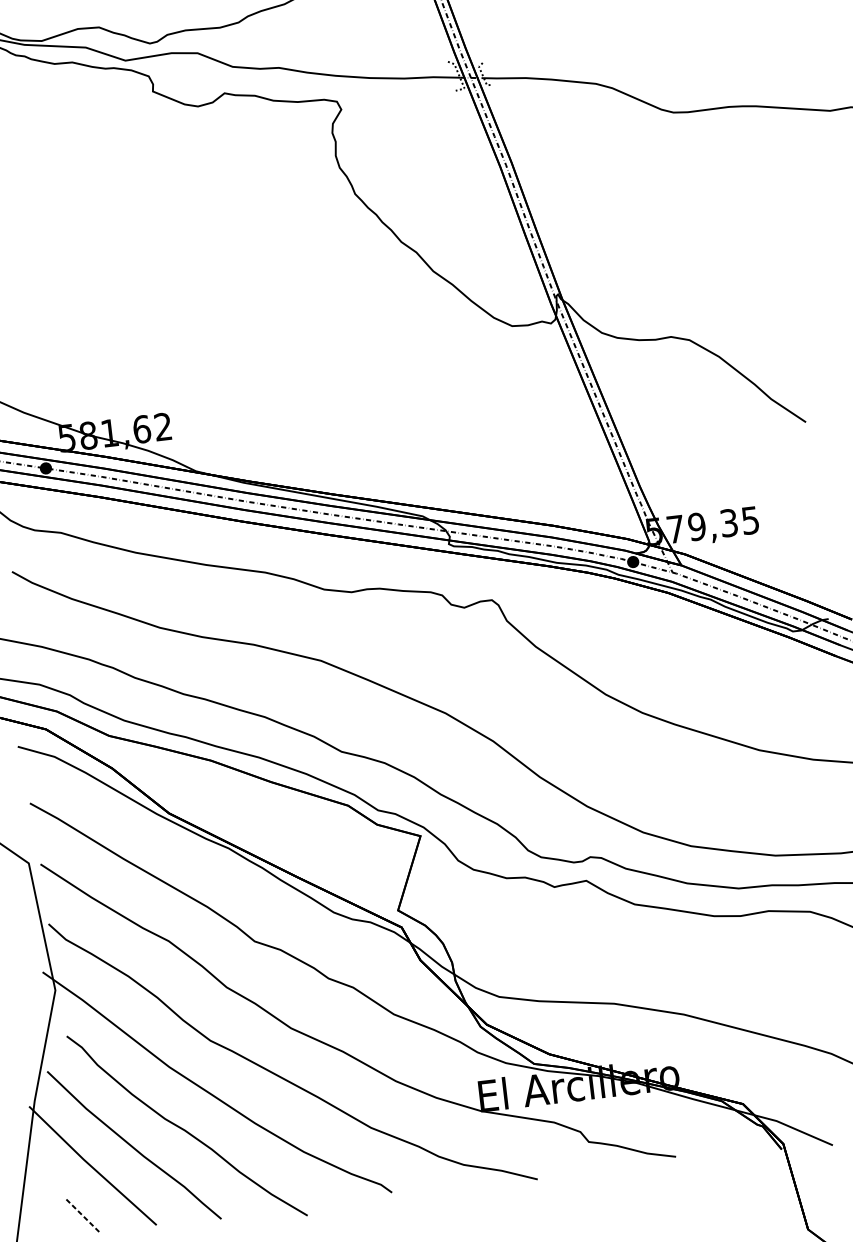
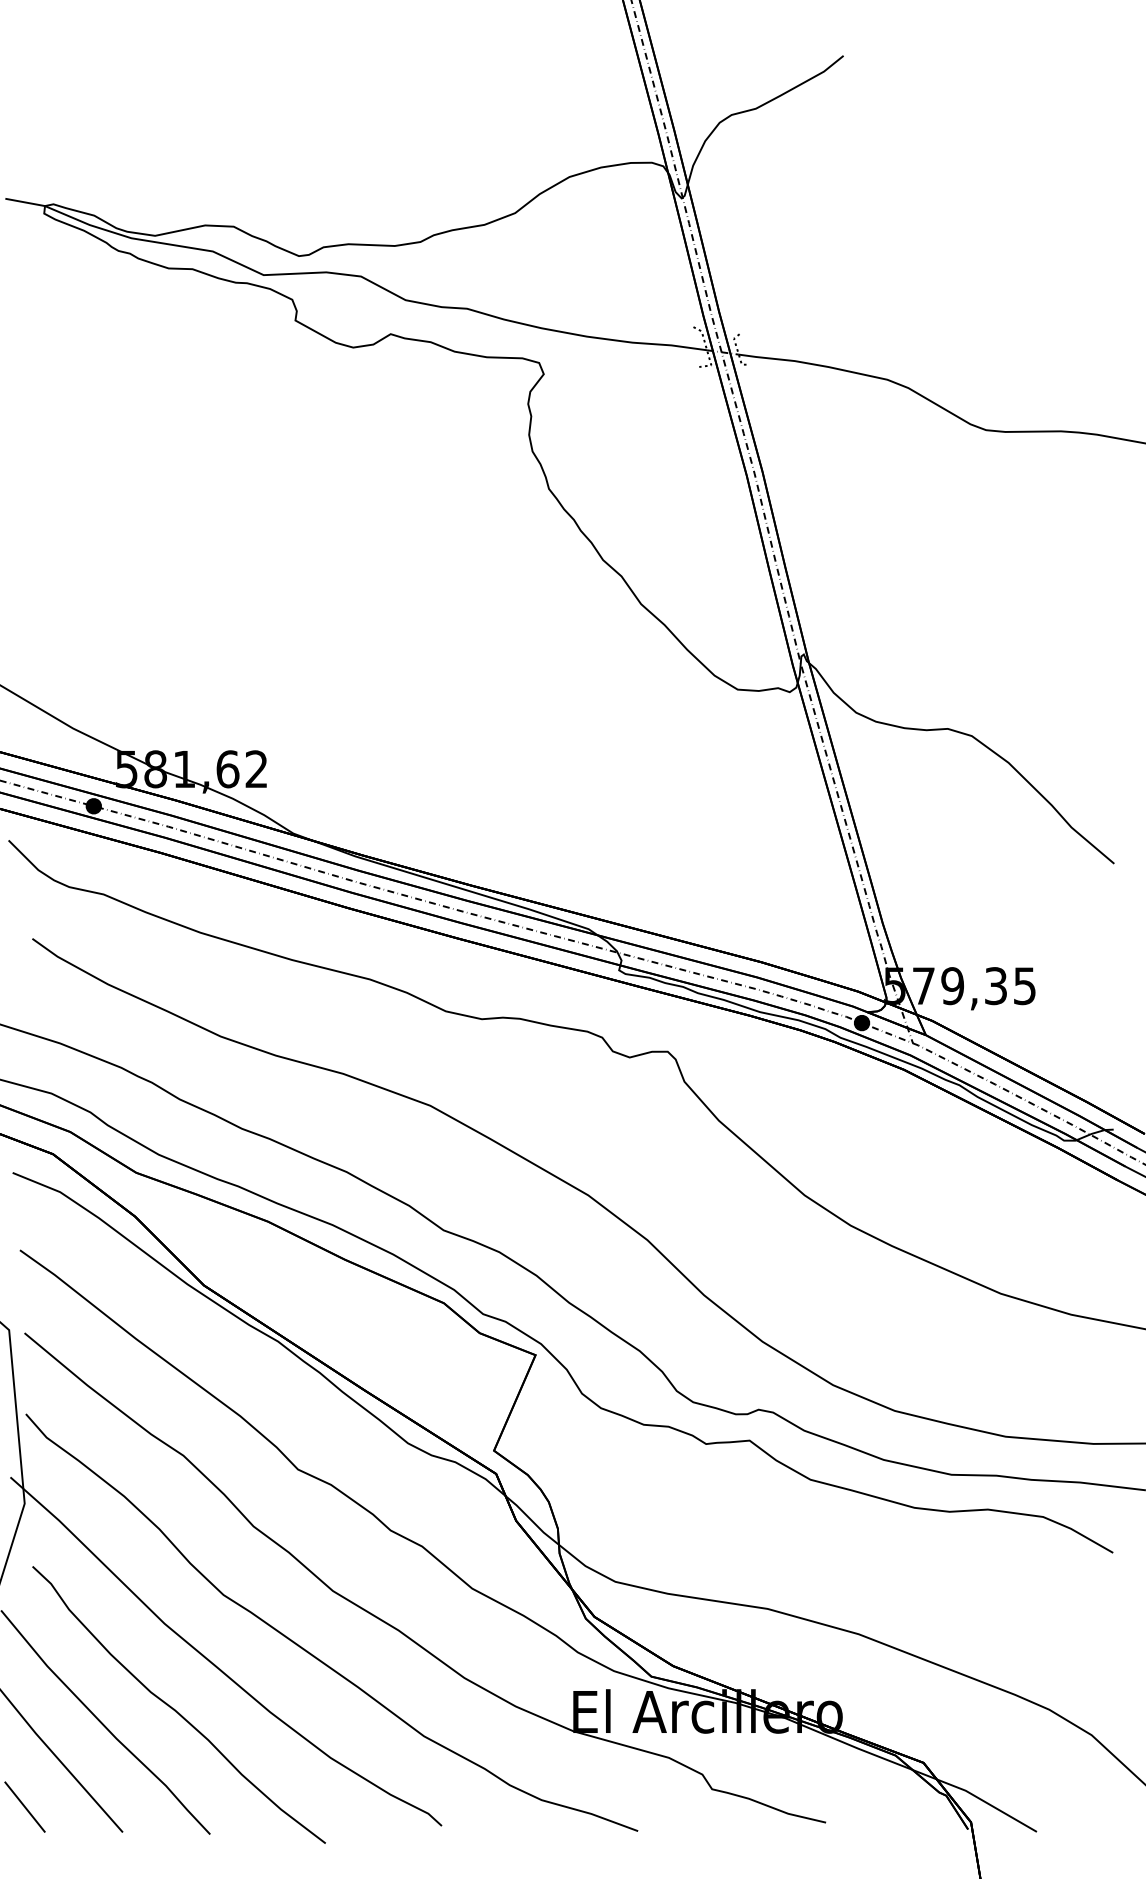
line: (81, 1214) -> (24, 1806), dashed -> solid

